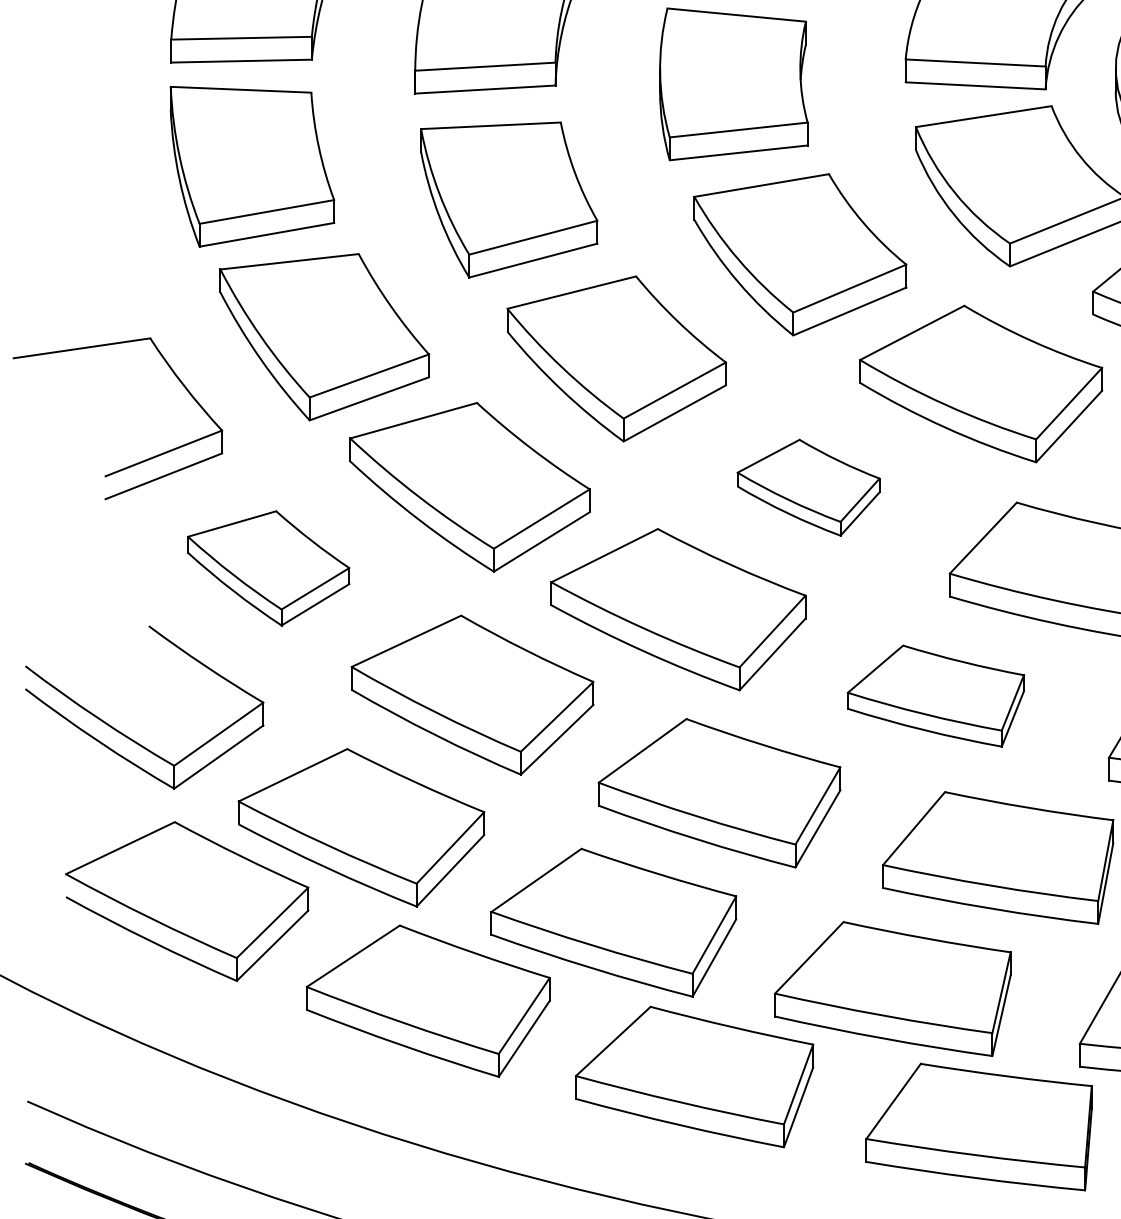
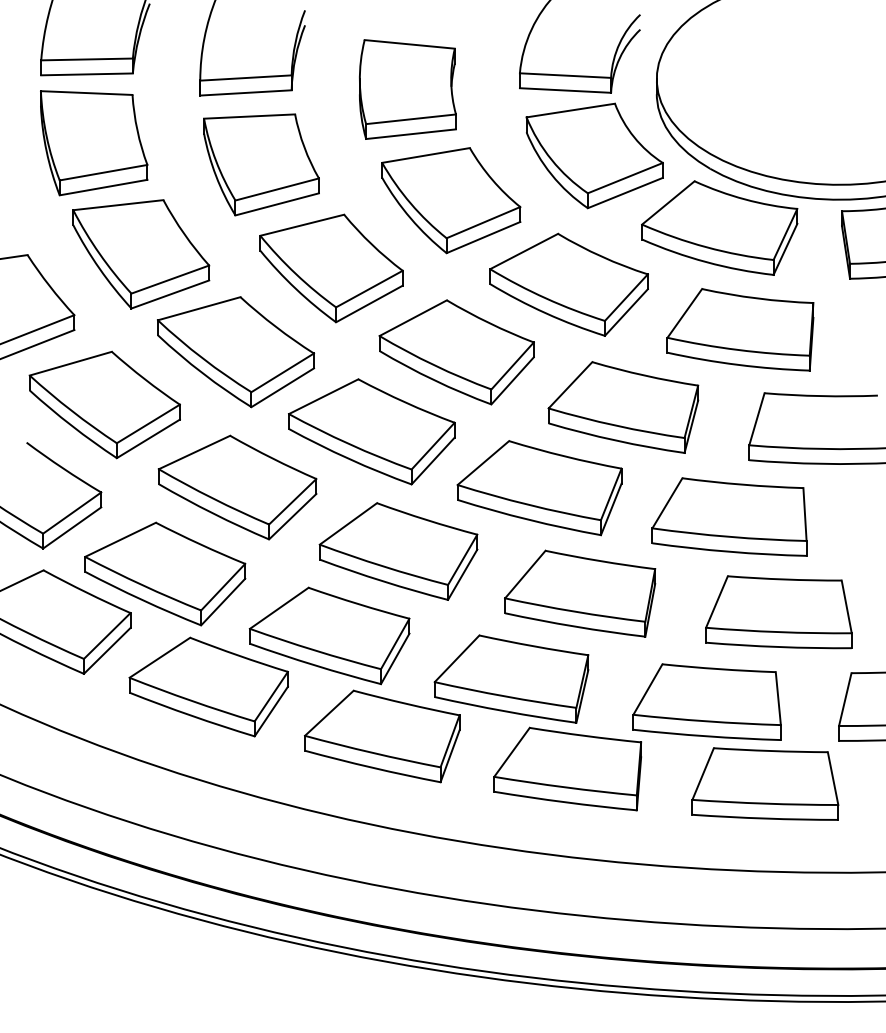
part: (808, 487) -> (456, 352), size x1.67
part: (268, 567) -> (104, 404), size x1.43
part: (935, 696) -> (539, 488), size x1.43

